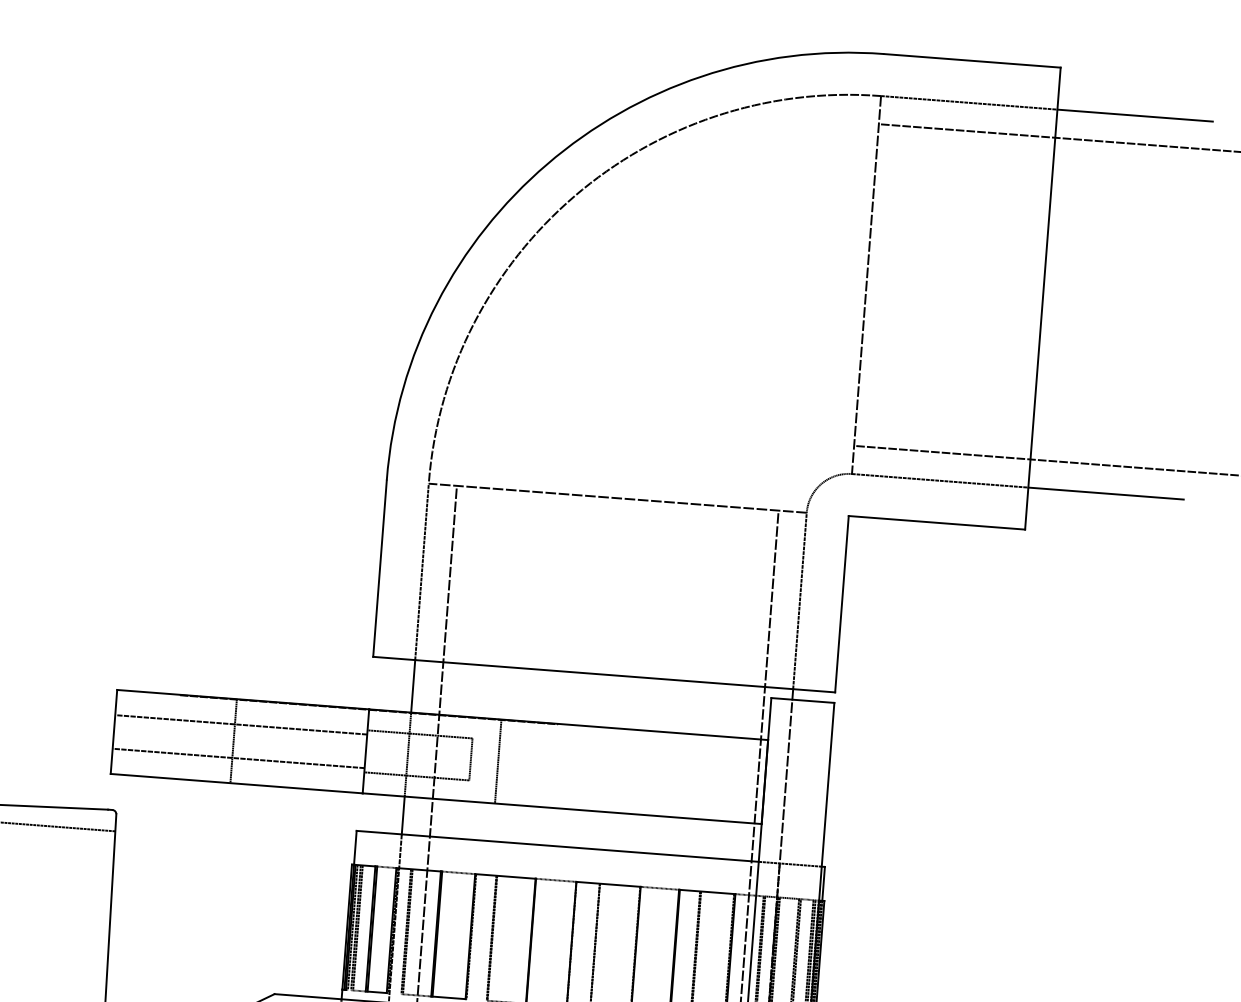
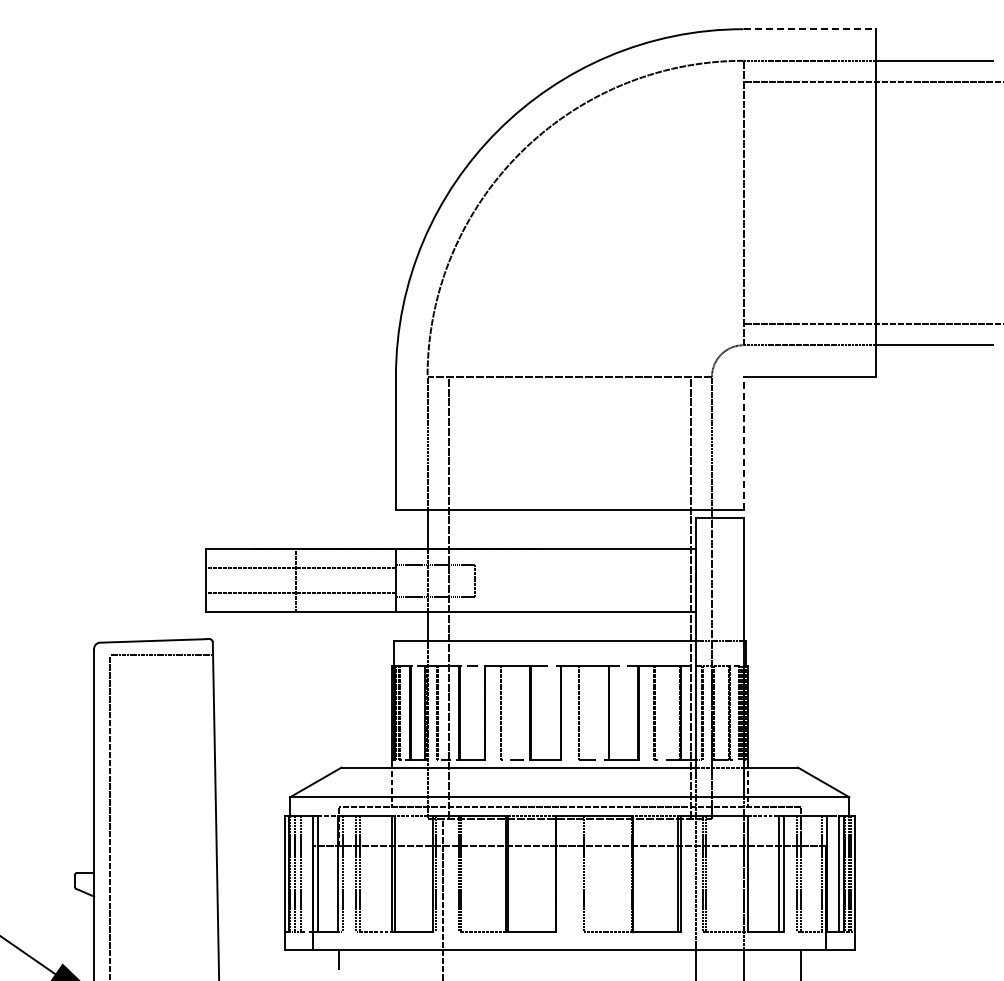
line: (973, 61) -> (810, 29), solid -> dashed
line: (841, 603) -> (743, 442), solid -> dashed
line: (498, 761) -> (495, 580), removed

